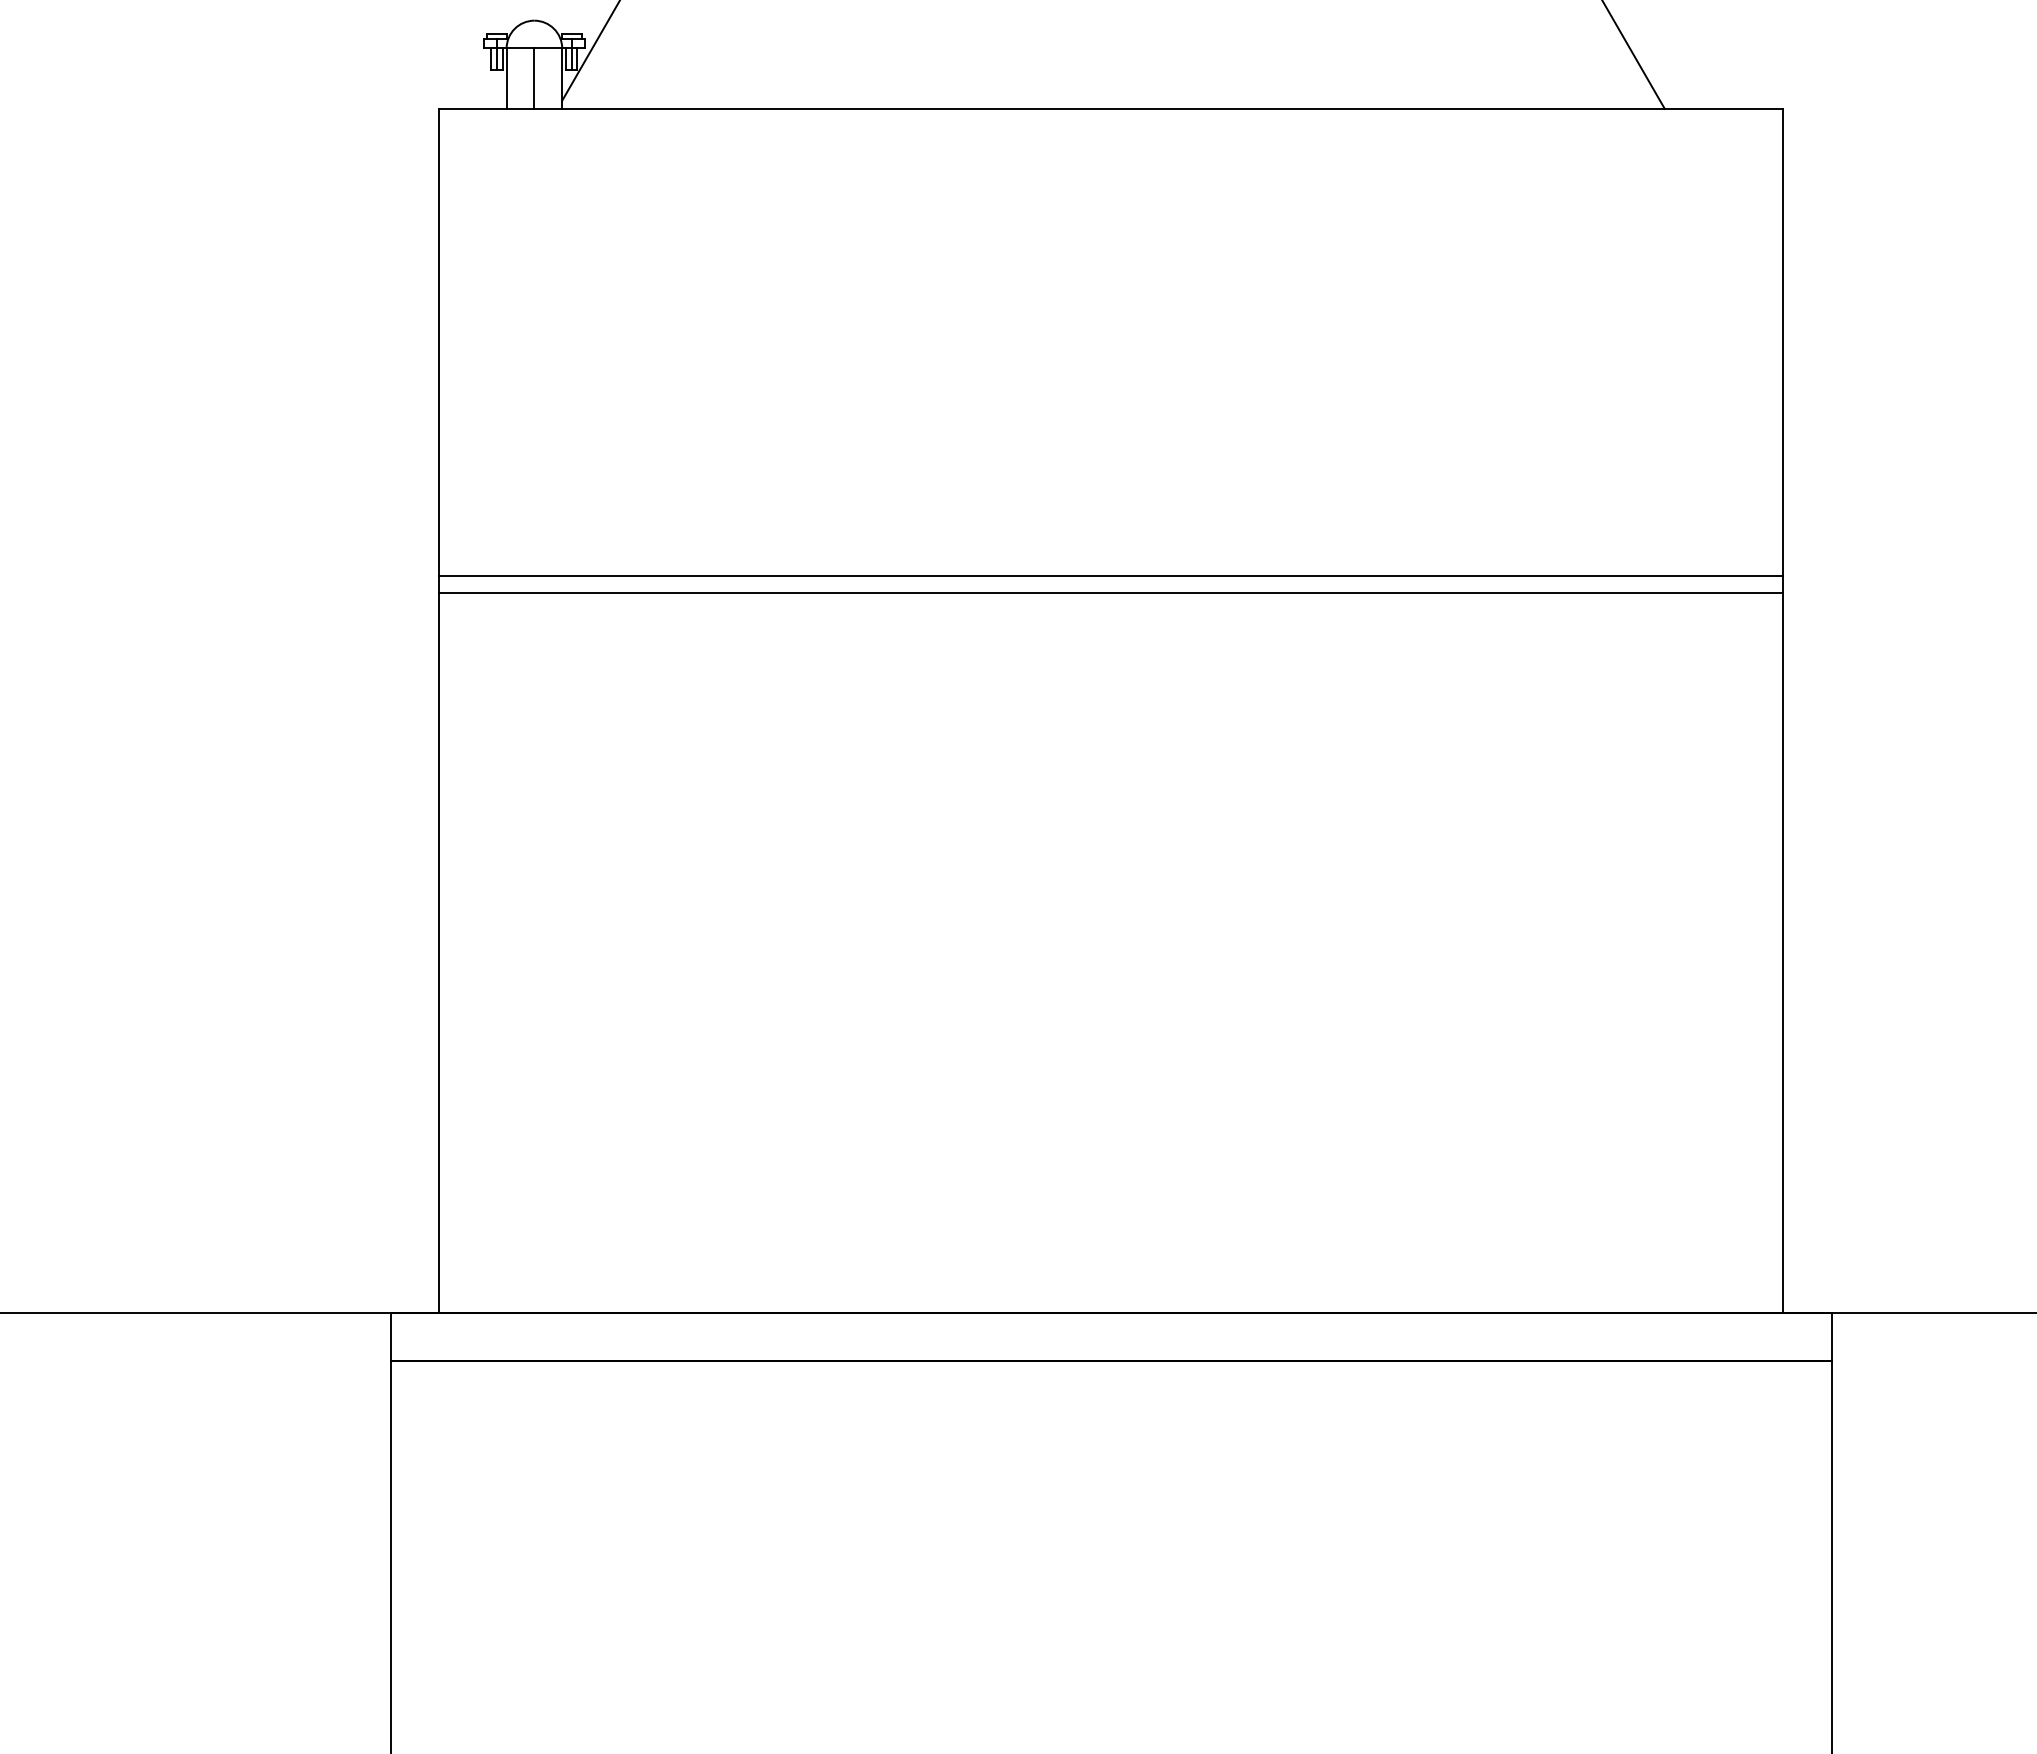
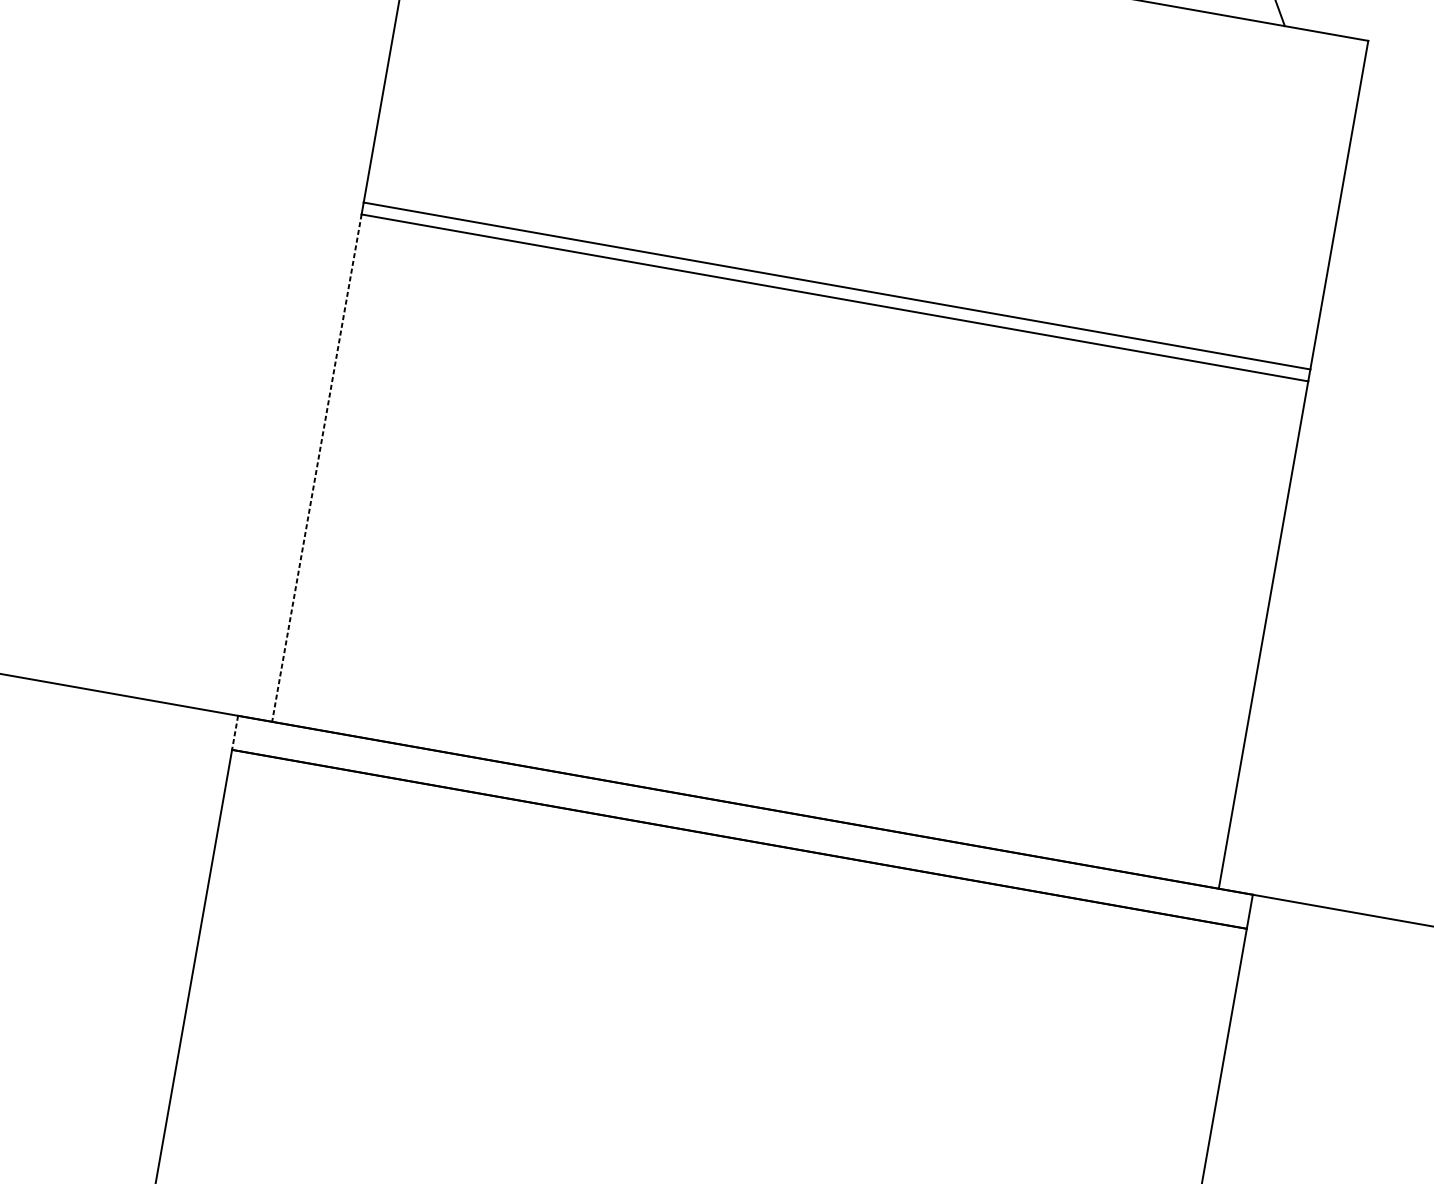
line: (438, 953) -> (316, 468), solid -> dashed
line: (390, 1337) -> (235, 733), solid -> dashed

